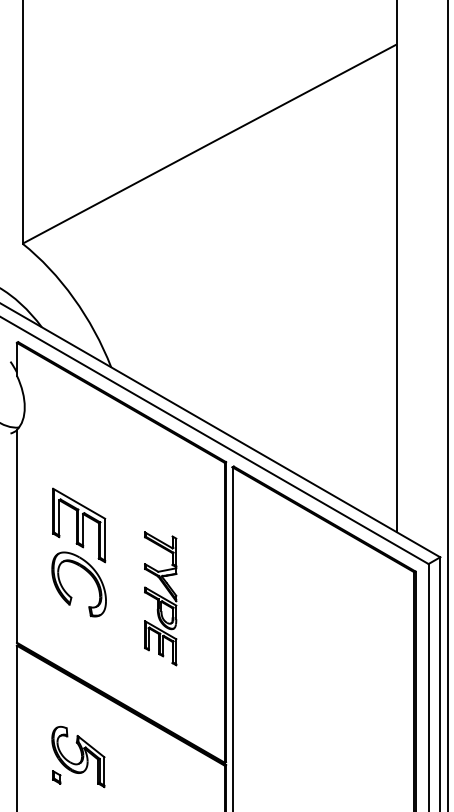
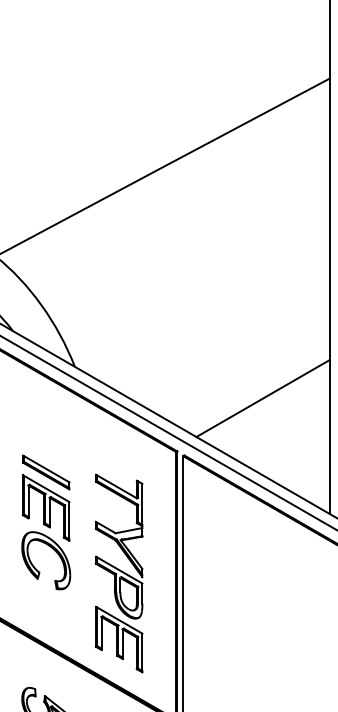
line: (321, 402) -> (262, 398), added
part: (79, 485) -> (46, 472), added
part: (160, 598) -> (118, 573), size x1.67

